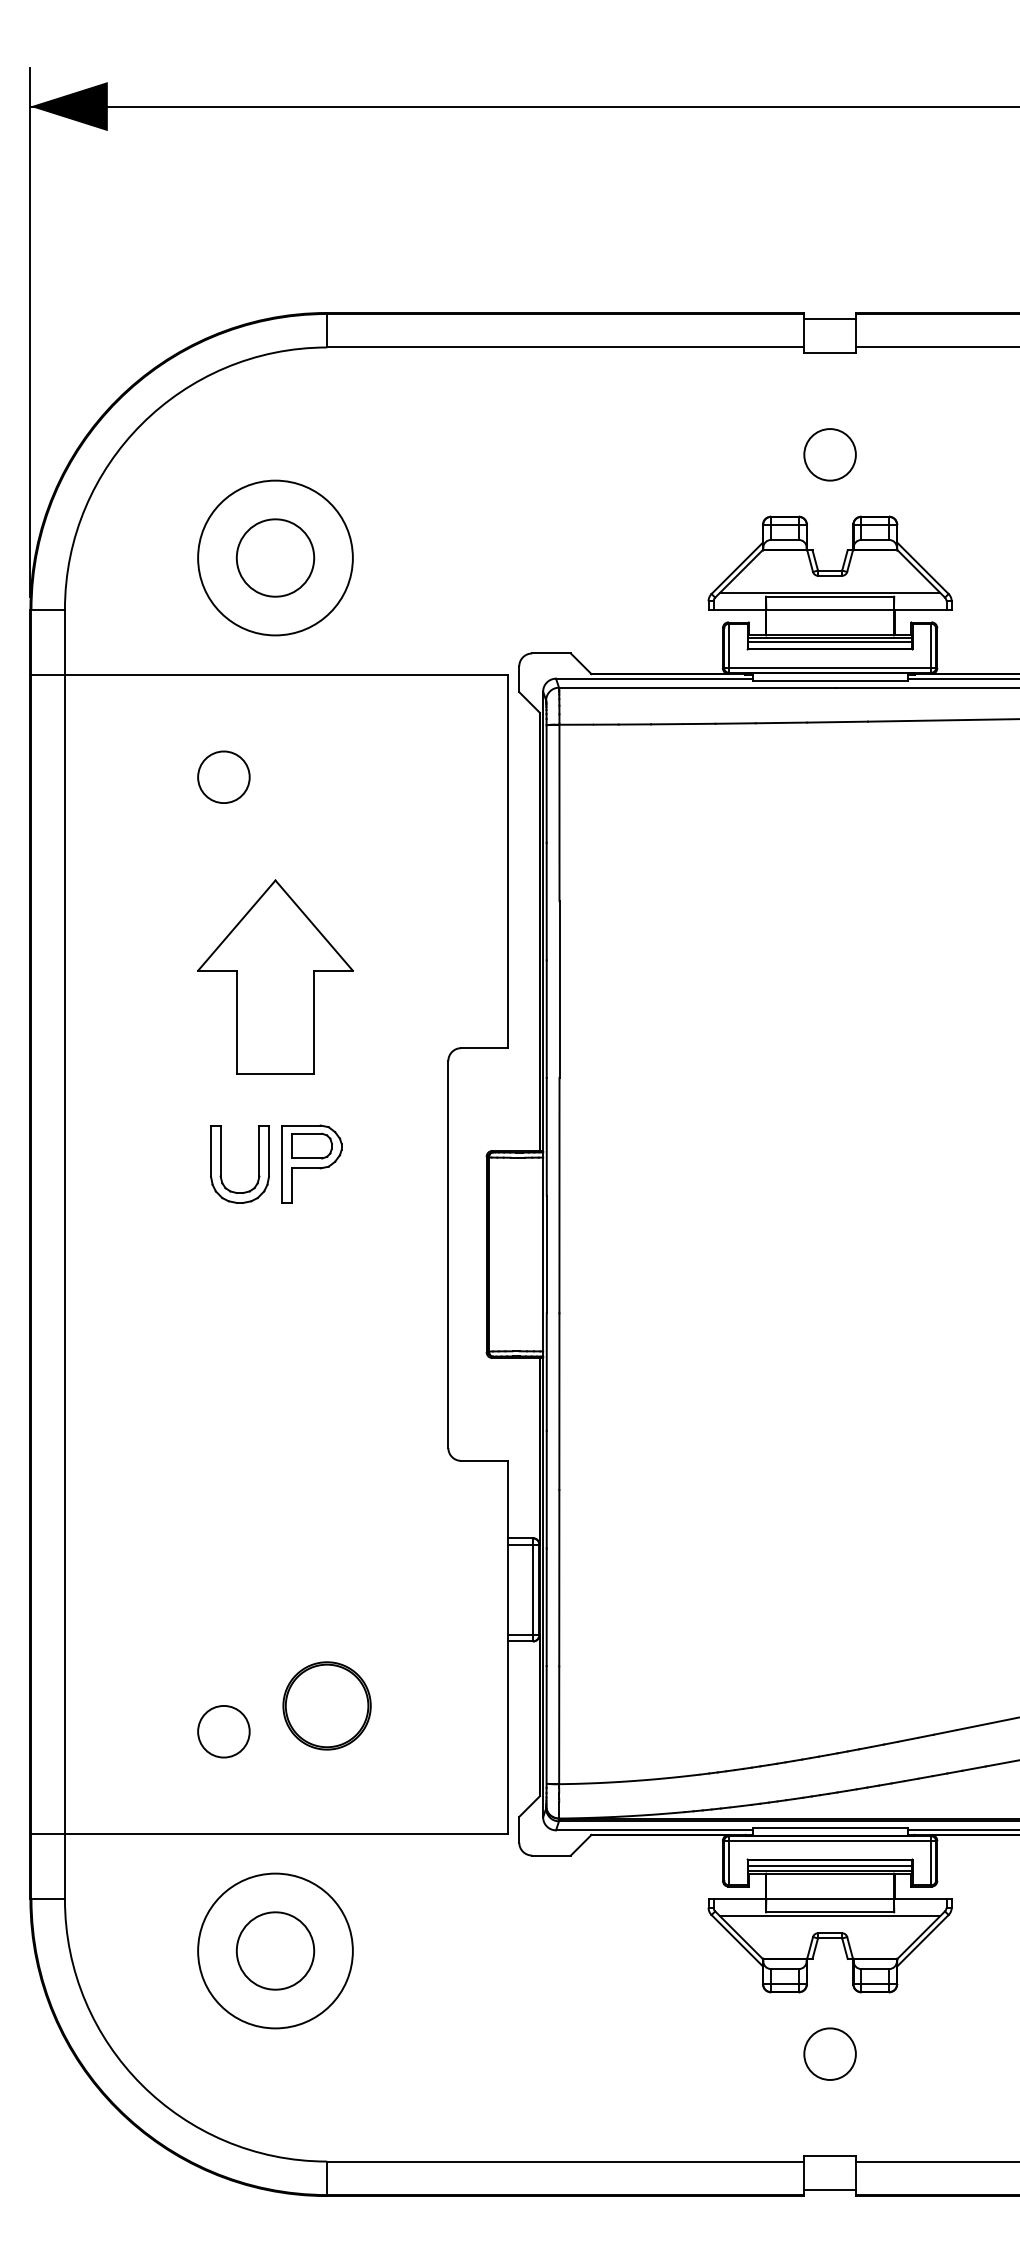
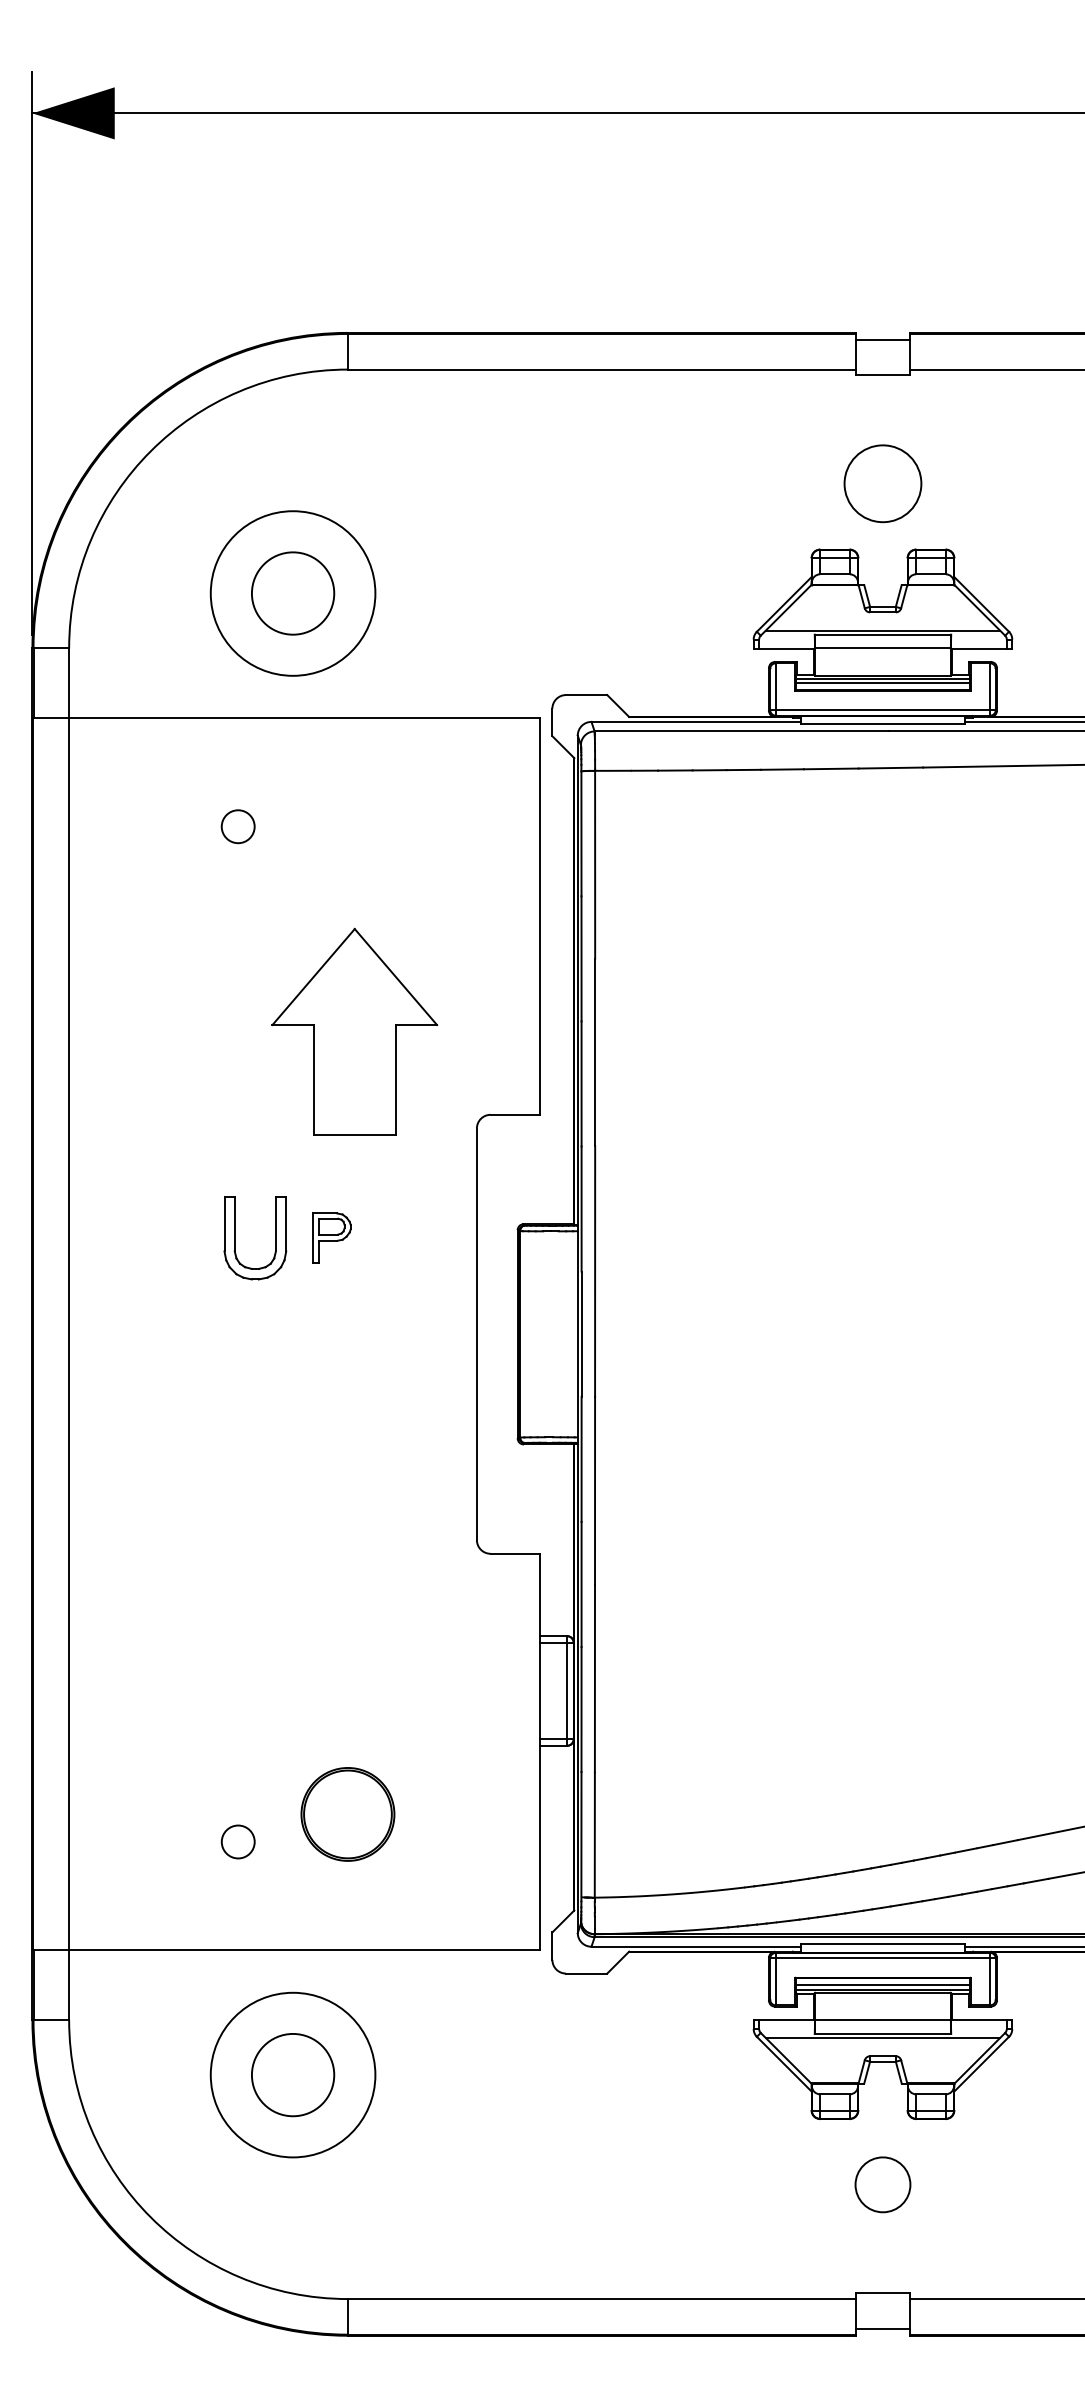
circle: (829, 454) -> (882, 483), size x1.4
circle: (223, 777) -> (237, 826), size x0.6
part: (275, 976) -> (354, 1031), moved
part: (311, 1163) -> (331, 1237), size x0.6
circle: (223, 1731) -> (237, 1841), size x0.6

